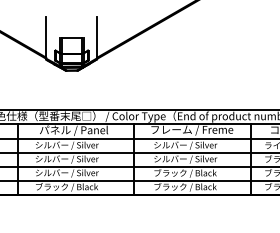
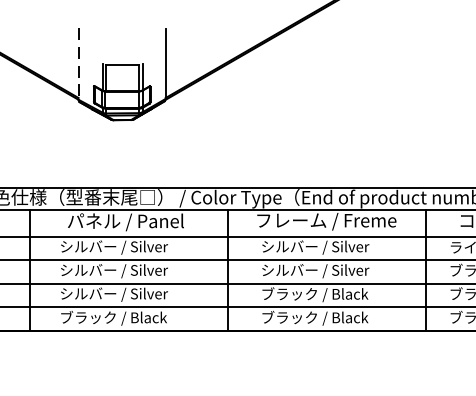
line: (46, 38) -> (79, 65), solid -> dashed

